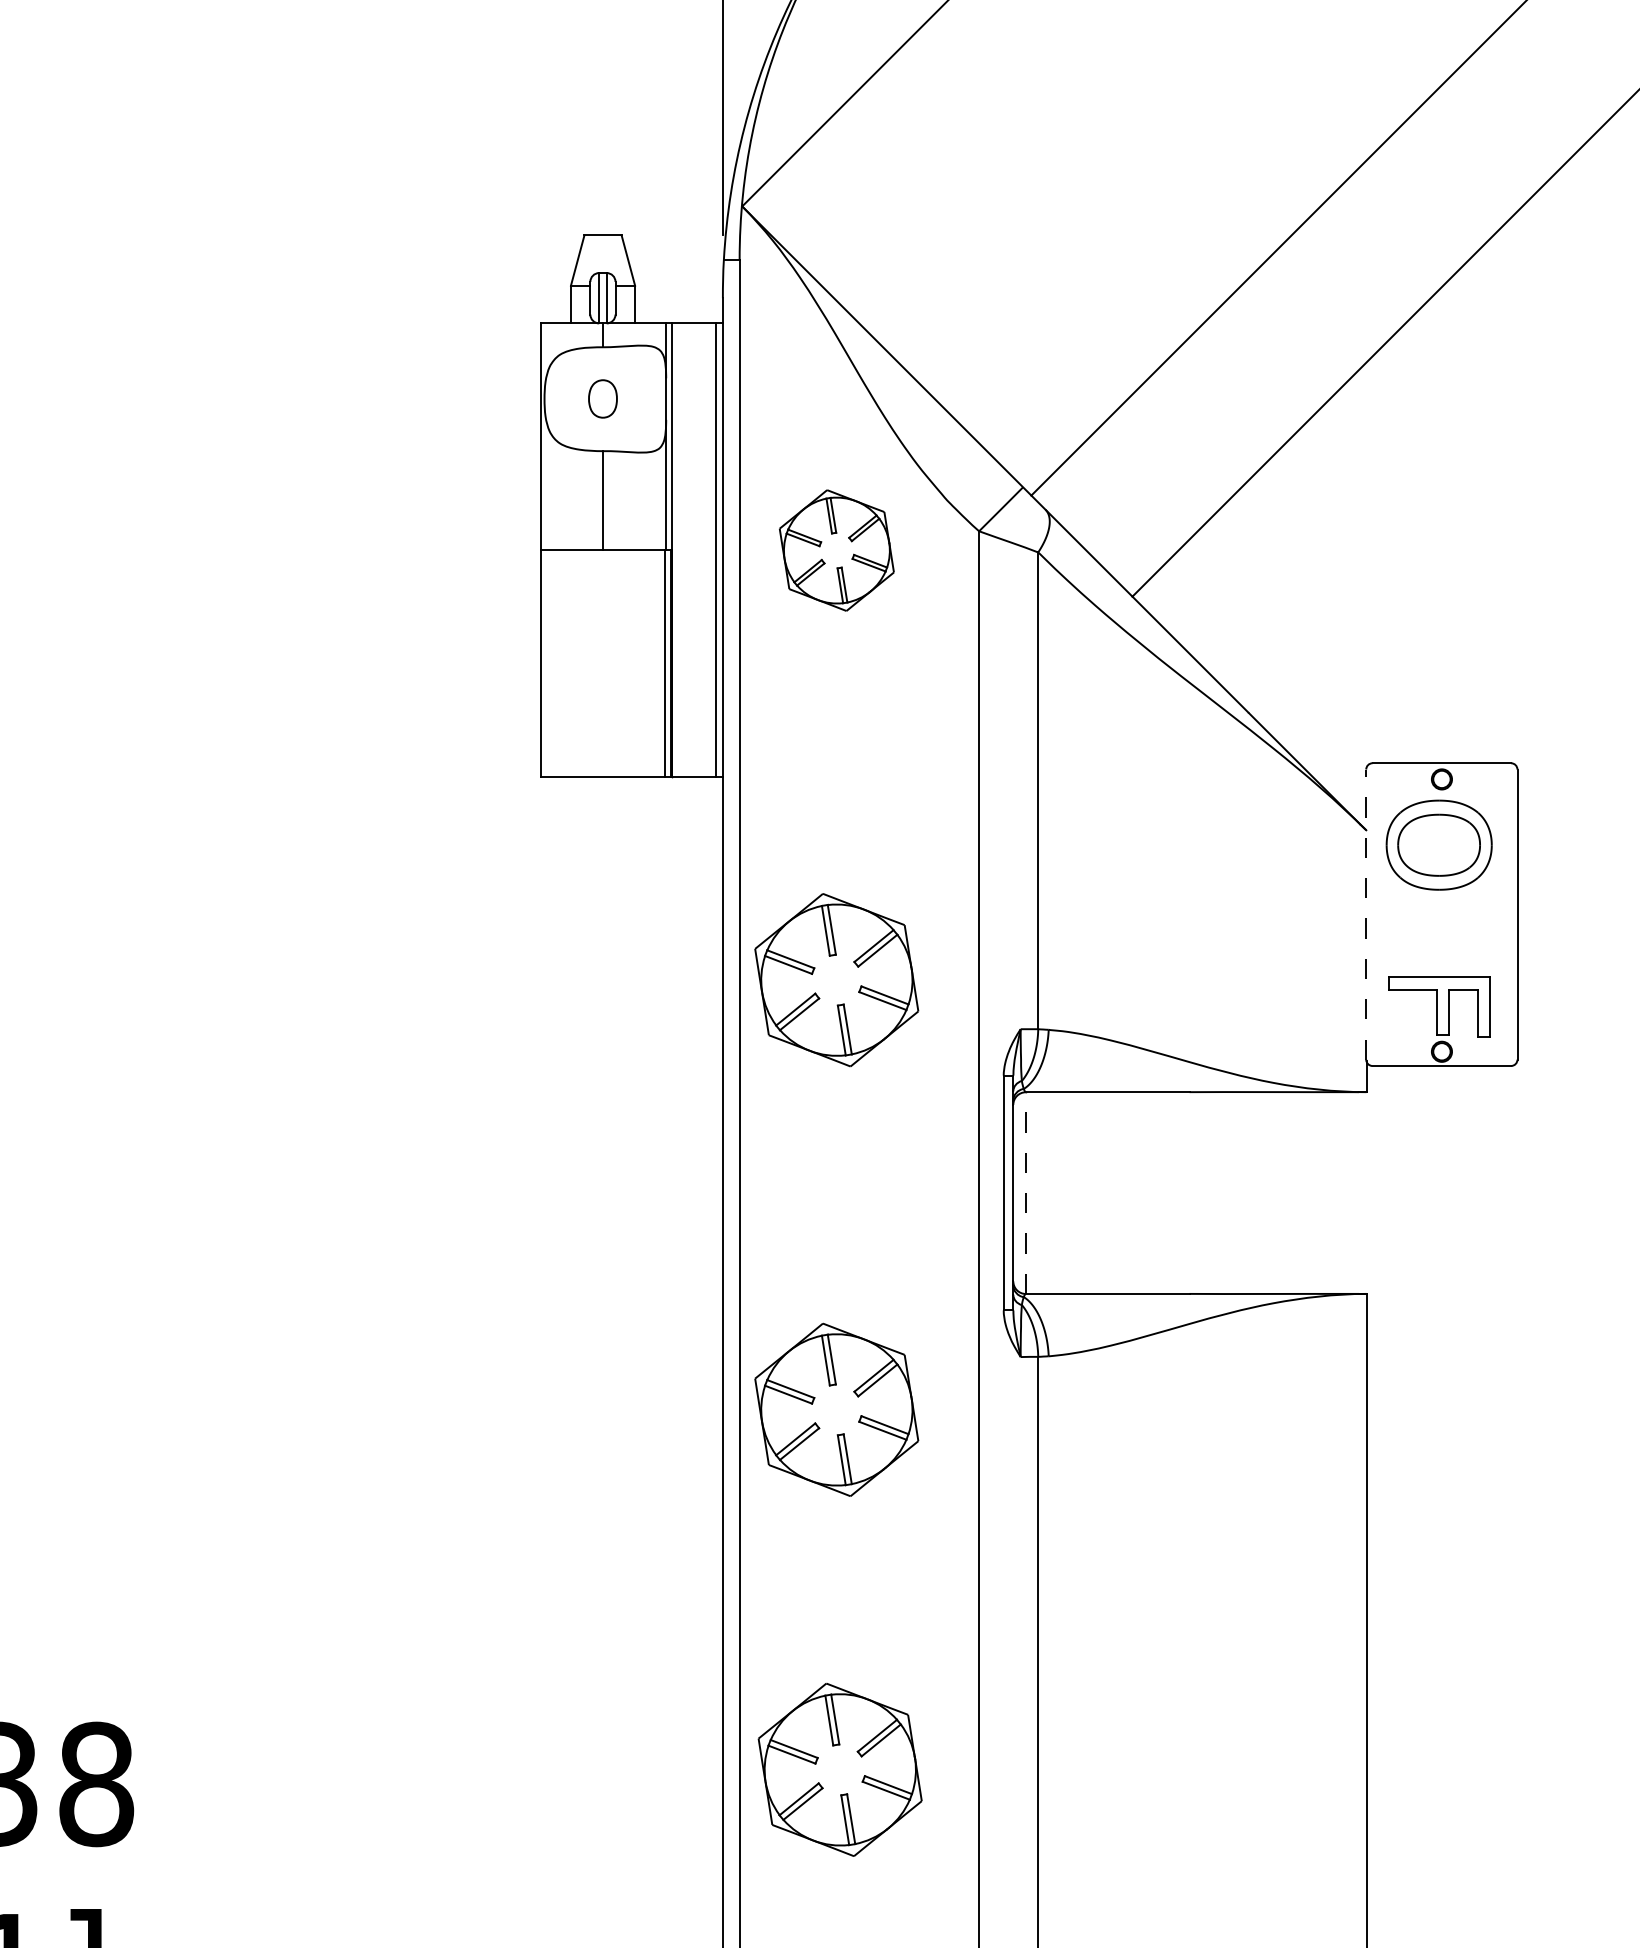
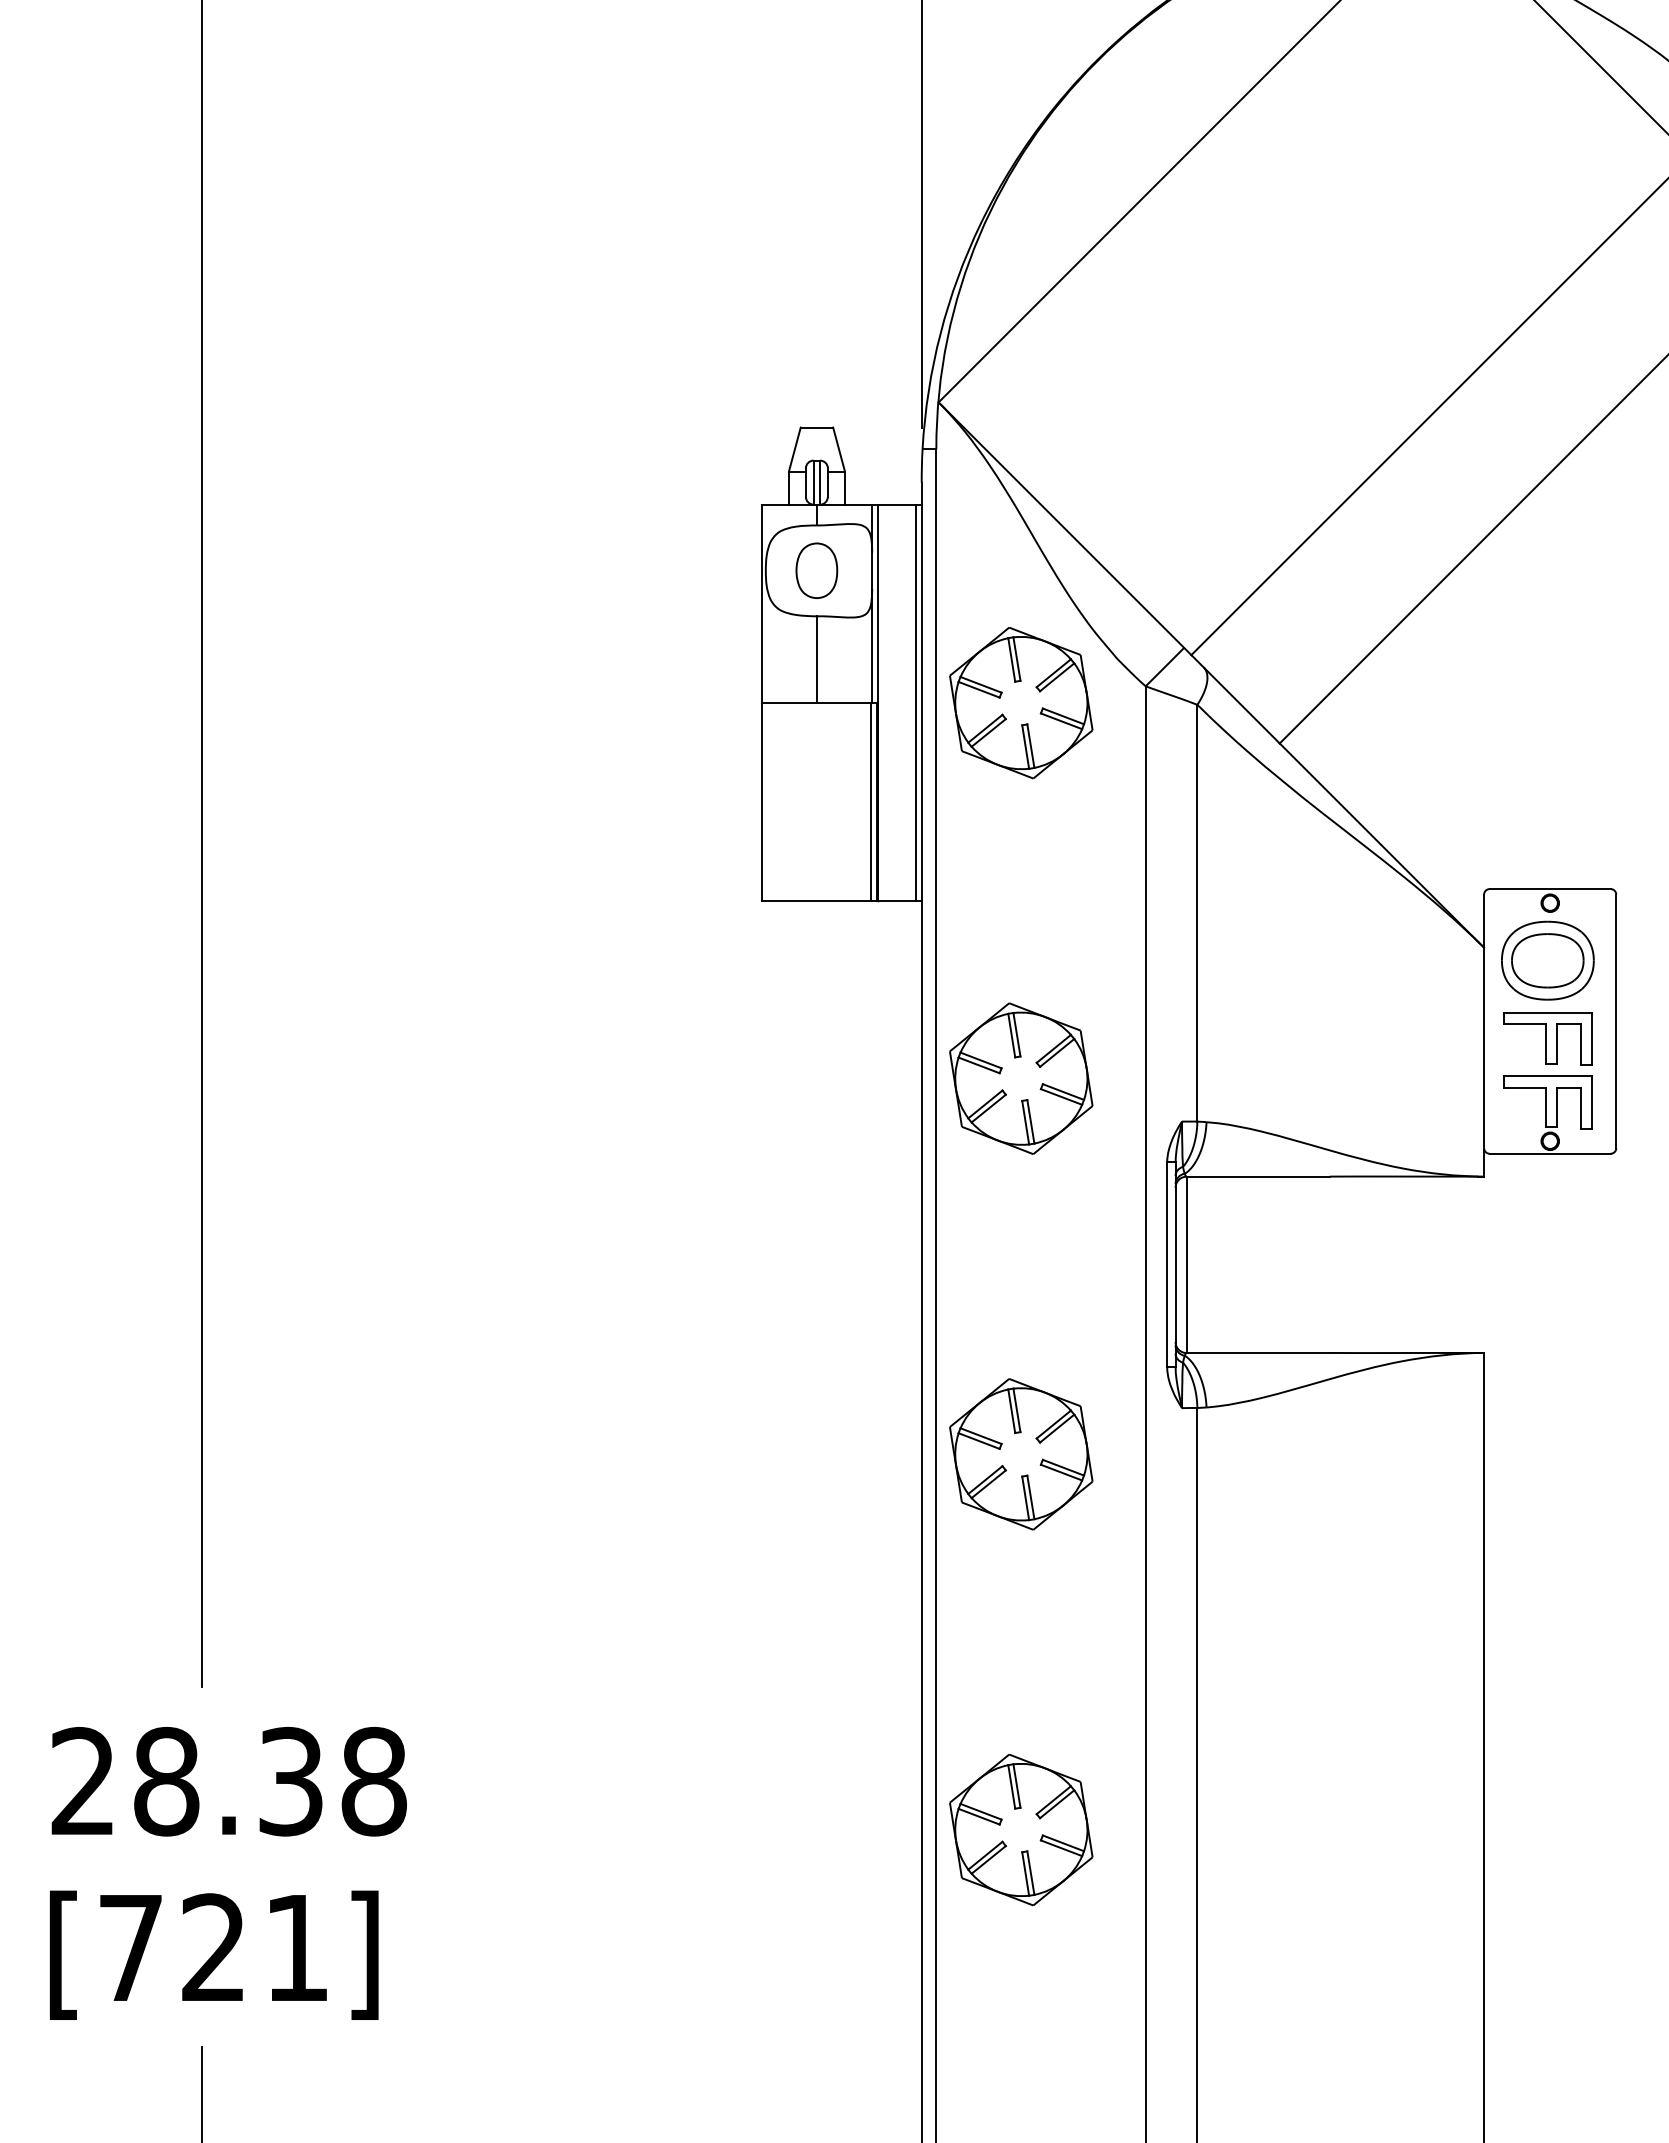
part: (602, 398) -> (816, 570), size x1.67
part: (837, 550) -> (1021, 703), size x1.43
line: (1366, 914) -> (1484, 1021), dashed -> solid
part: (1438, 934) -> (1547, 1038), added
line: (1025, 1192) -> (1186, 1264), dashed -> solid
part: (840, 1769) -> (1021, 1829), moved

